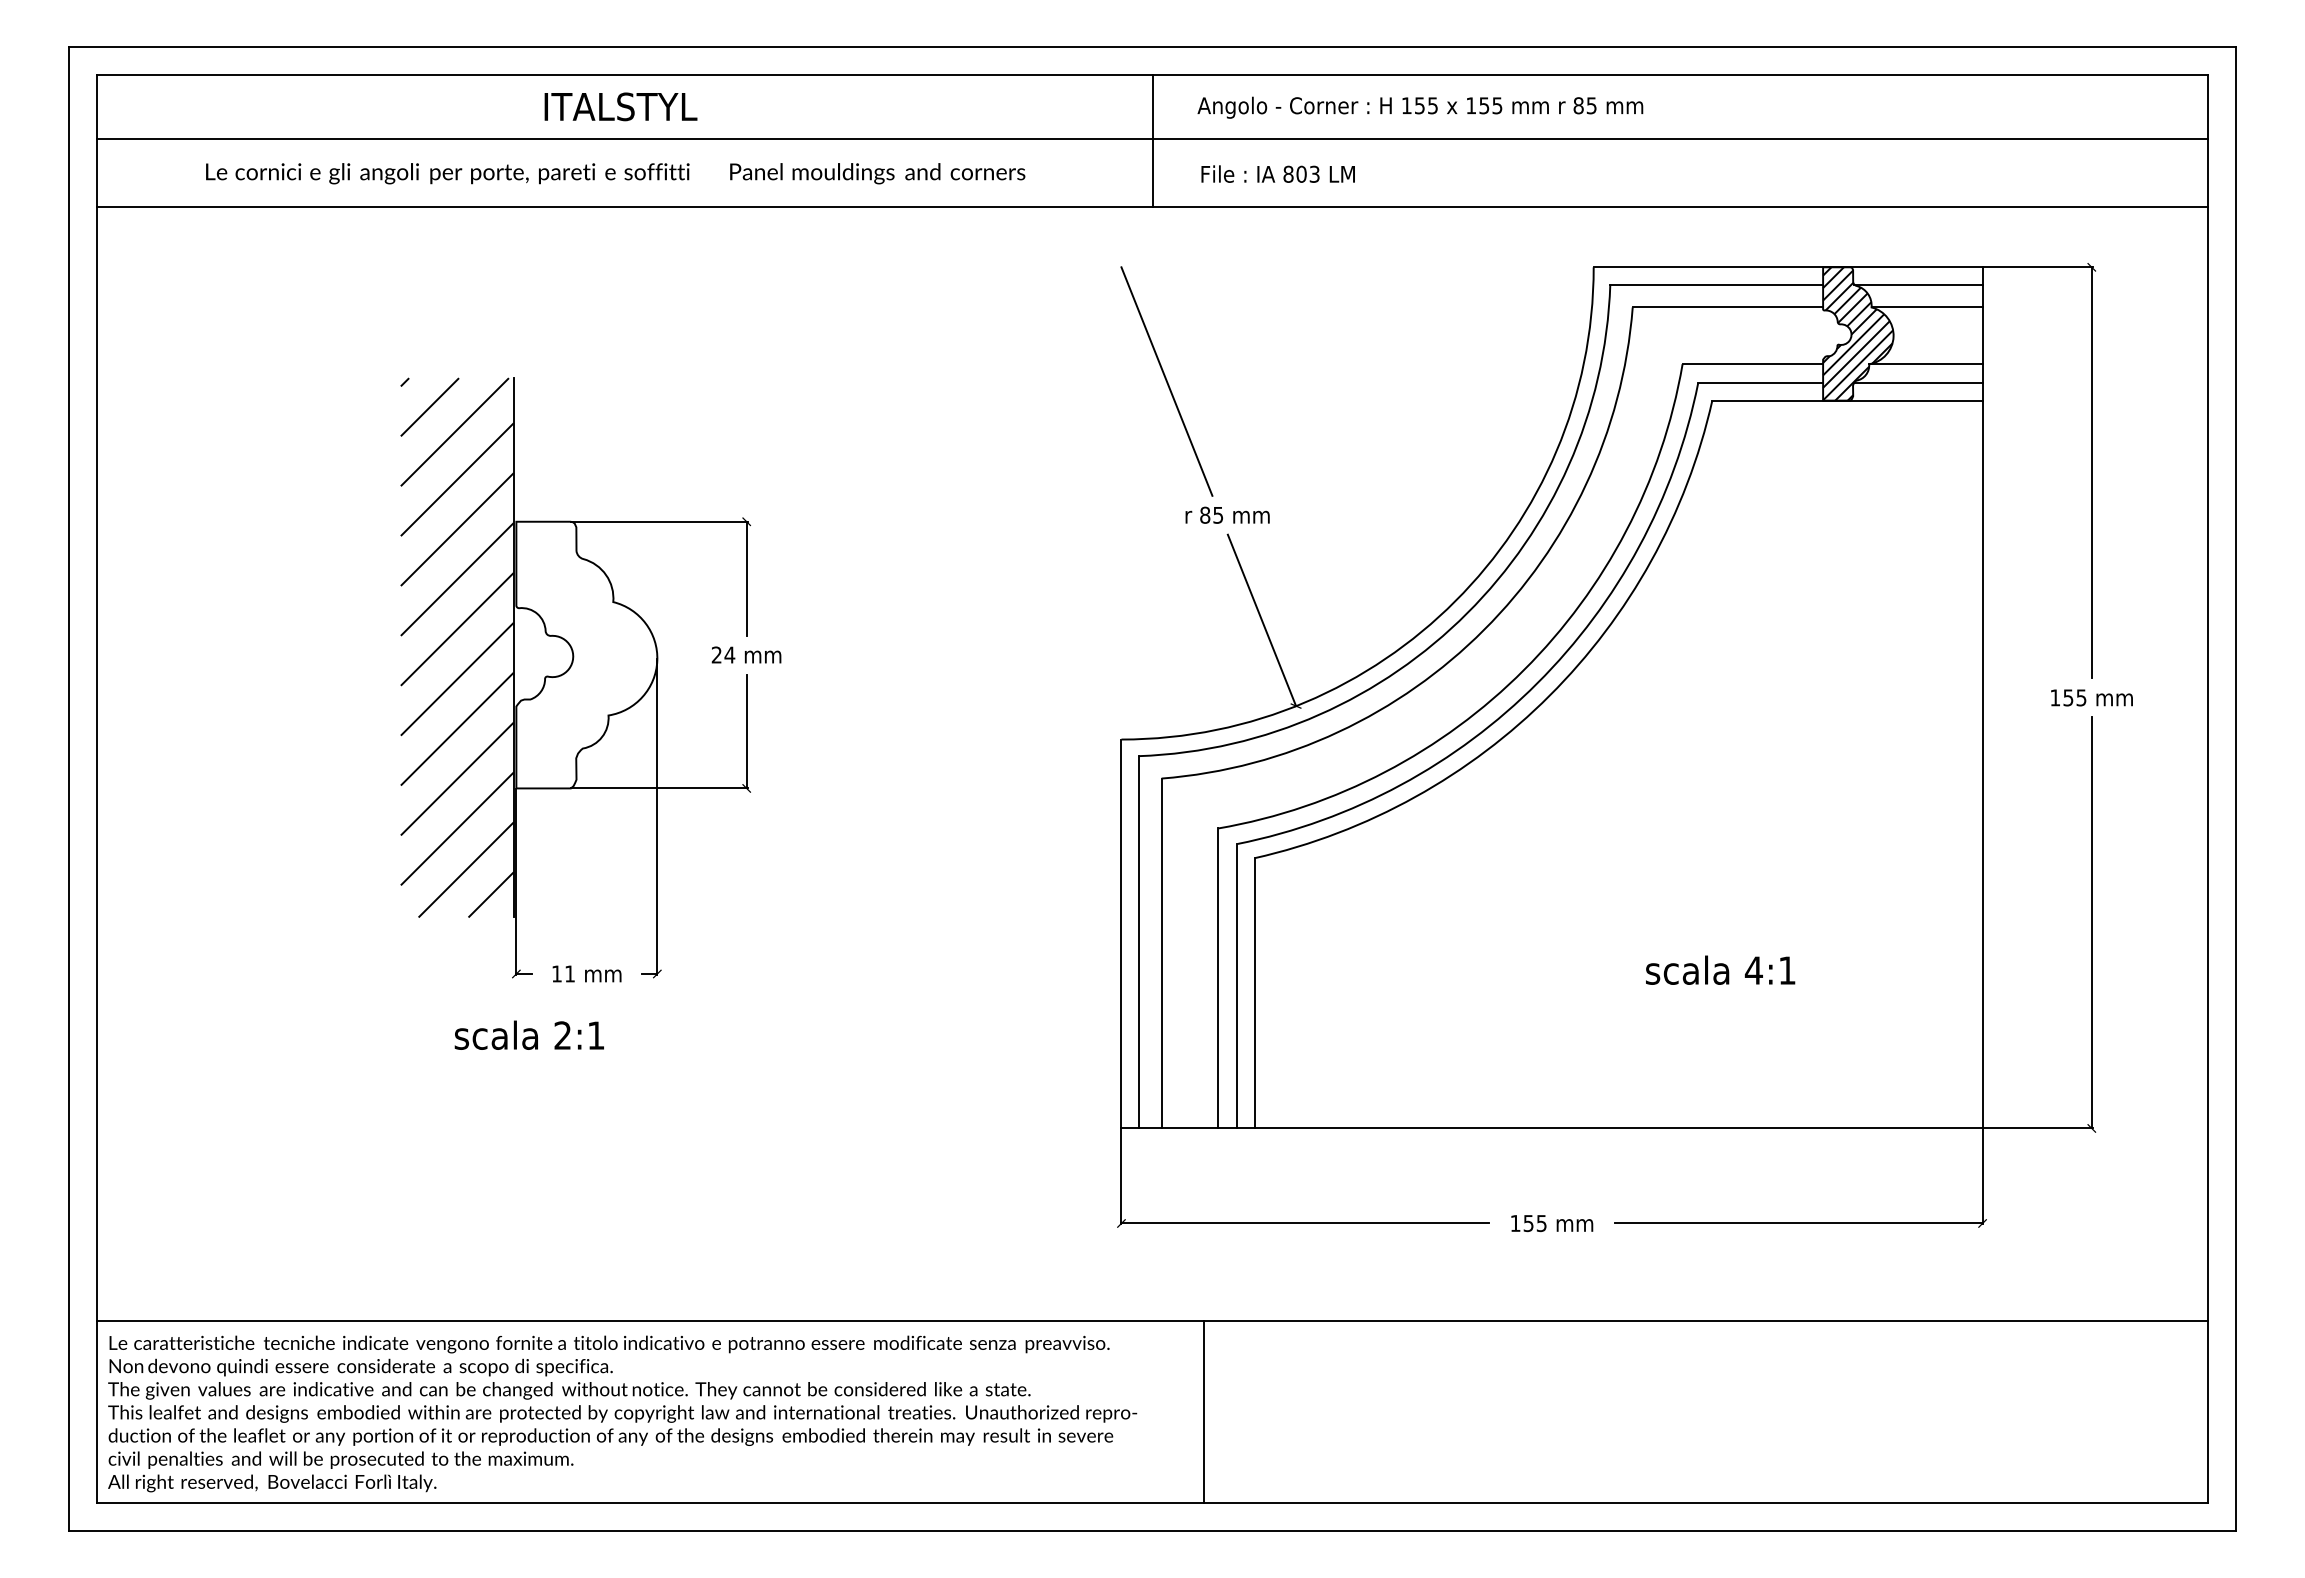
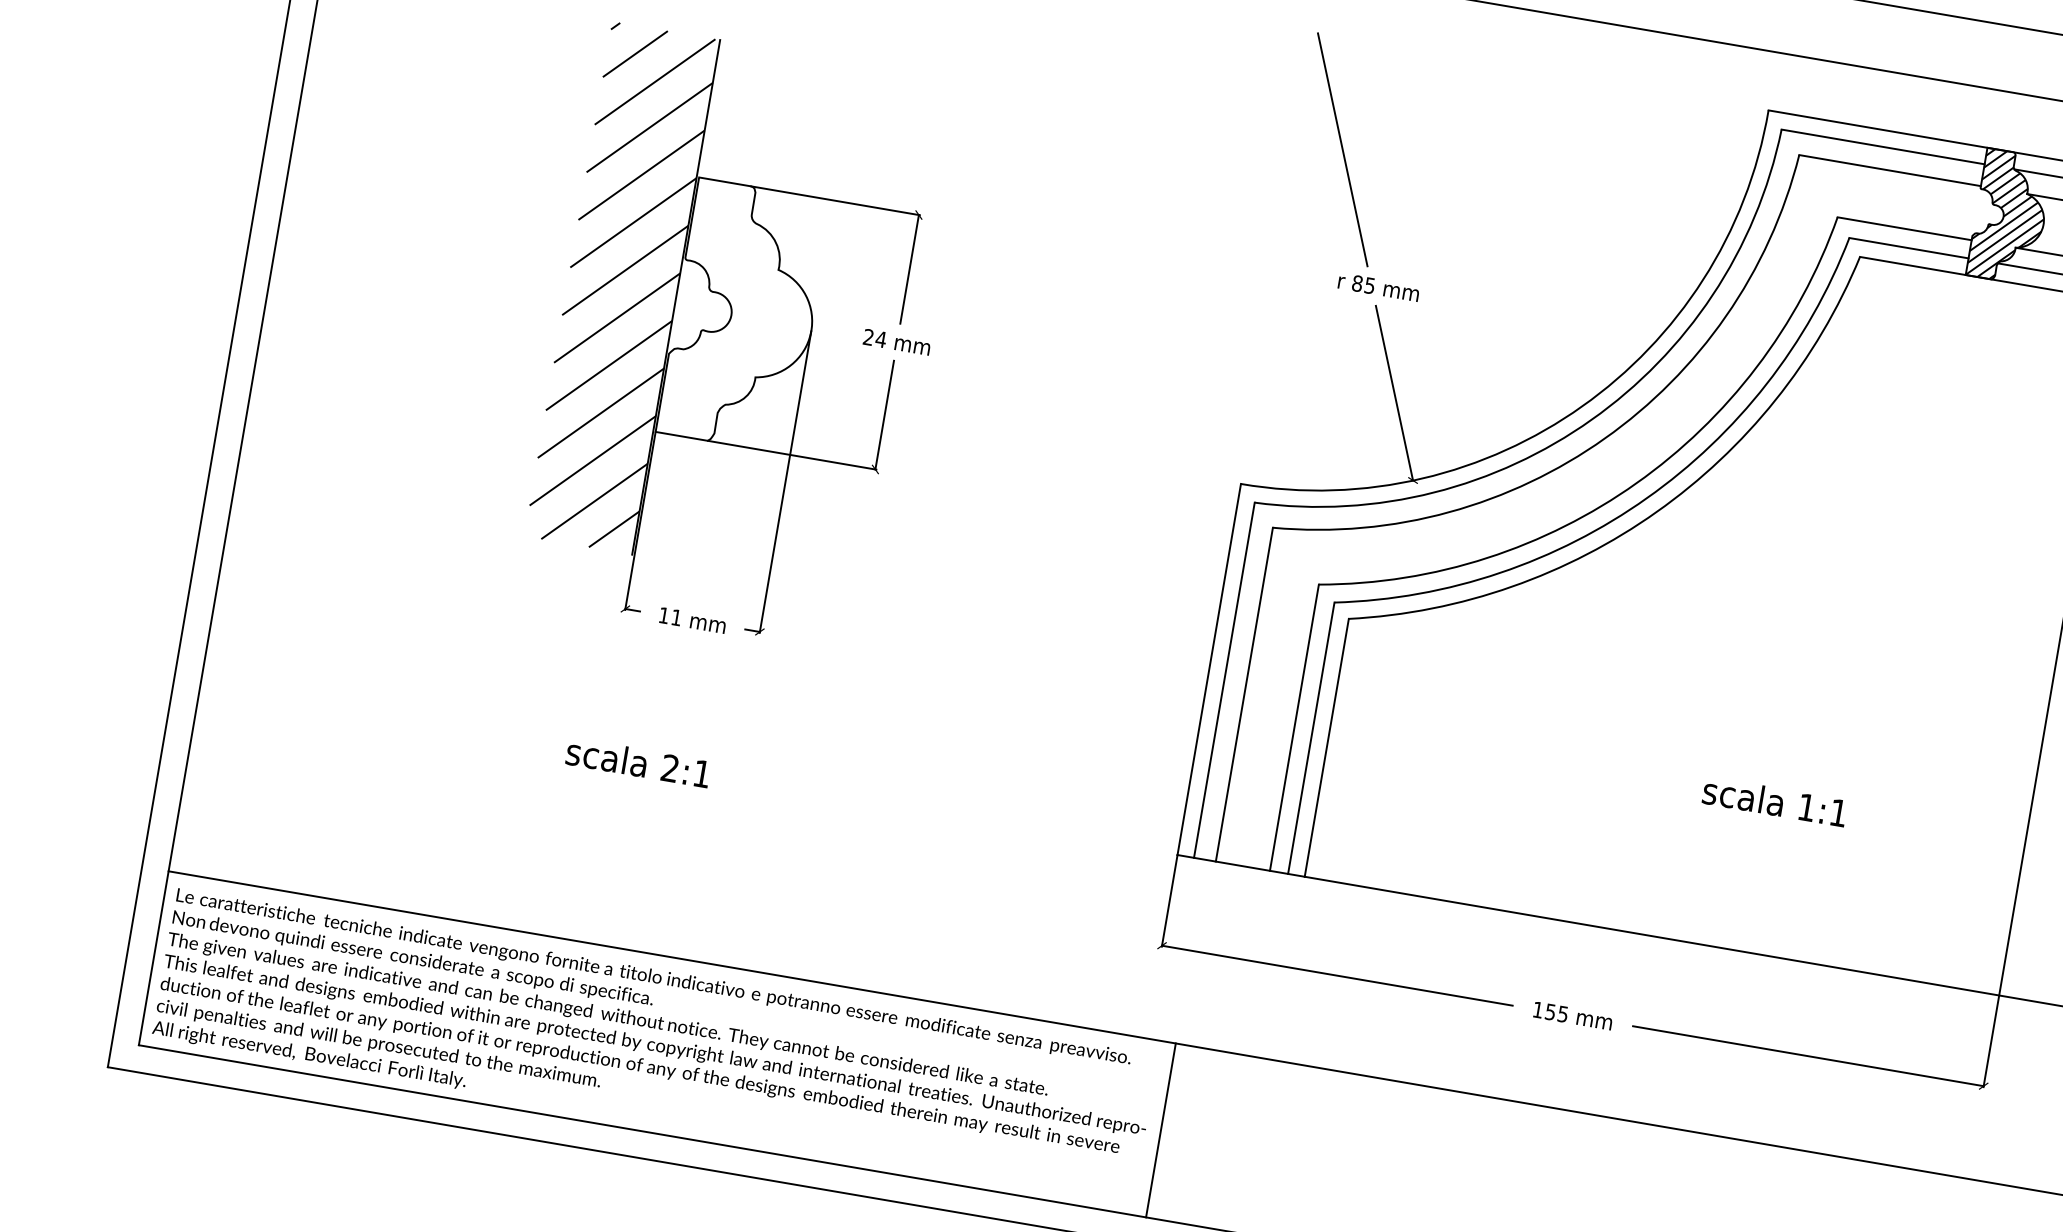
text: (1753, 970) -> (1806, 807), 4:1 -> 1:1
text: (528, 1034) -> (637, 761), moved
line: (1203, 1411) -> (1160, 1130), moved

